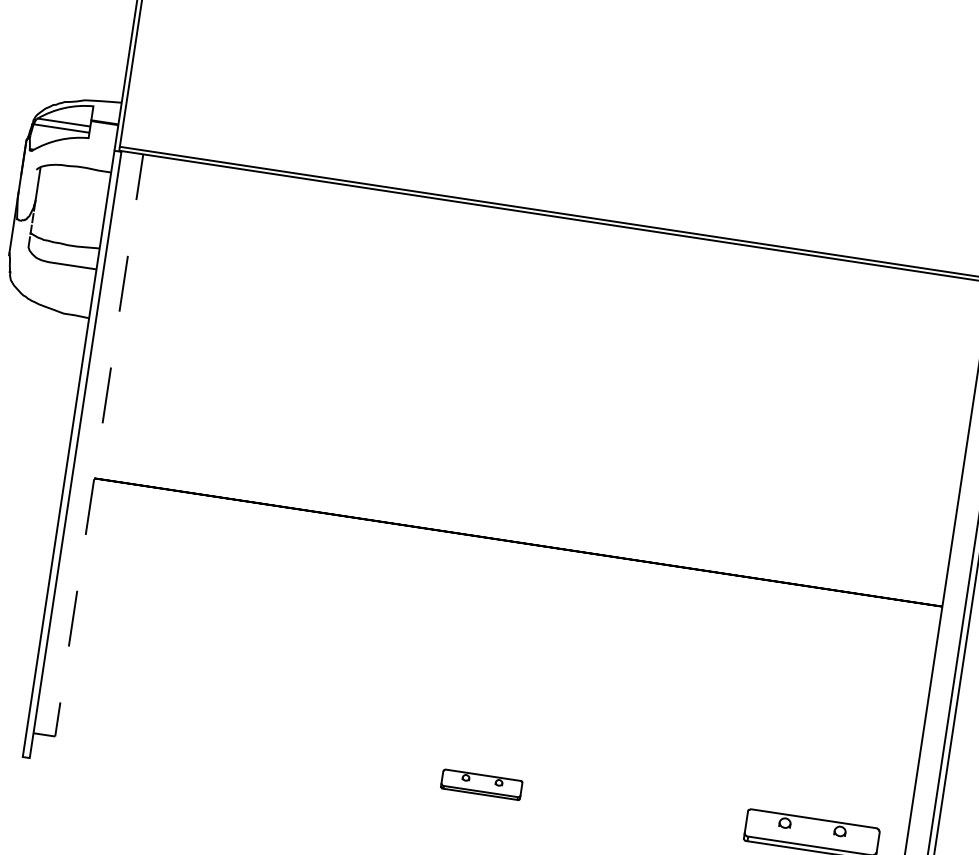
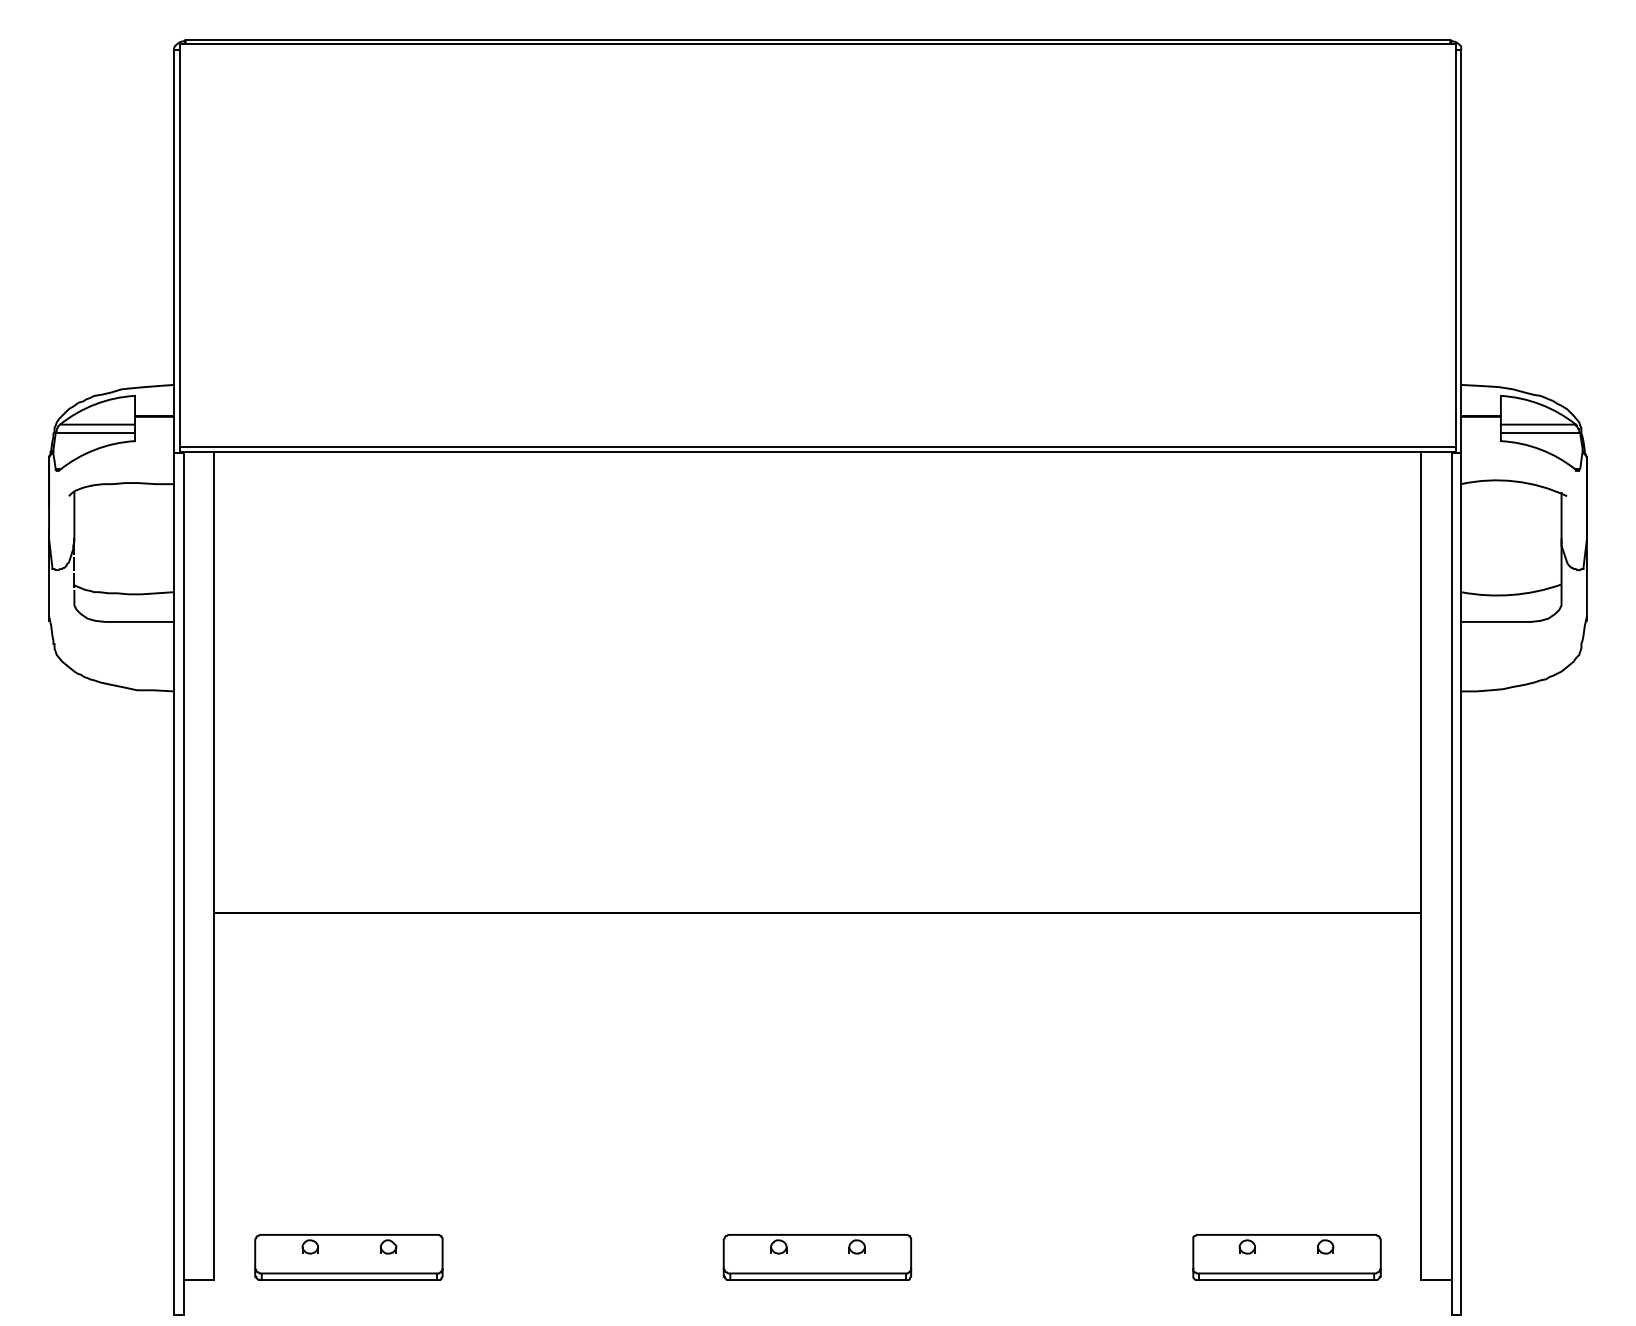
line: (97, 456) -> (214, 882), dashed -> solid
part: (151, 734) -> (348, 1257), added
part: (481, 784) -> (817, 1257), size x1.67

